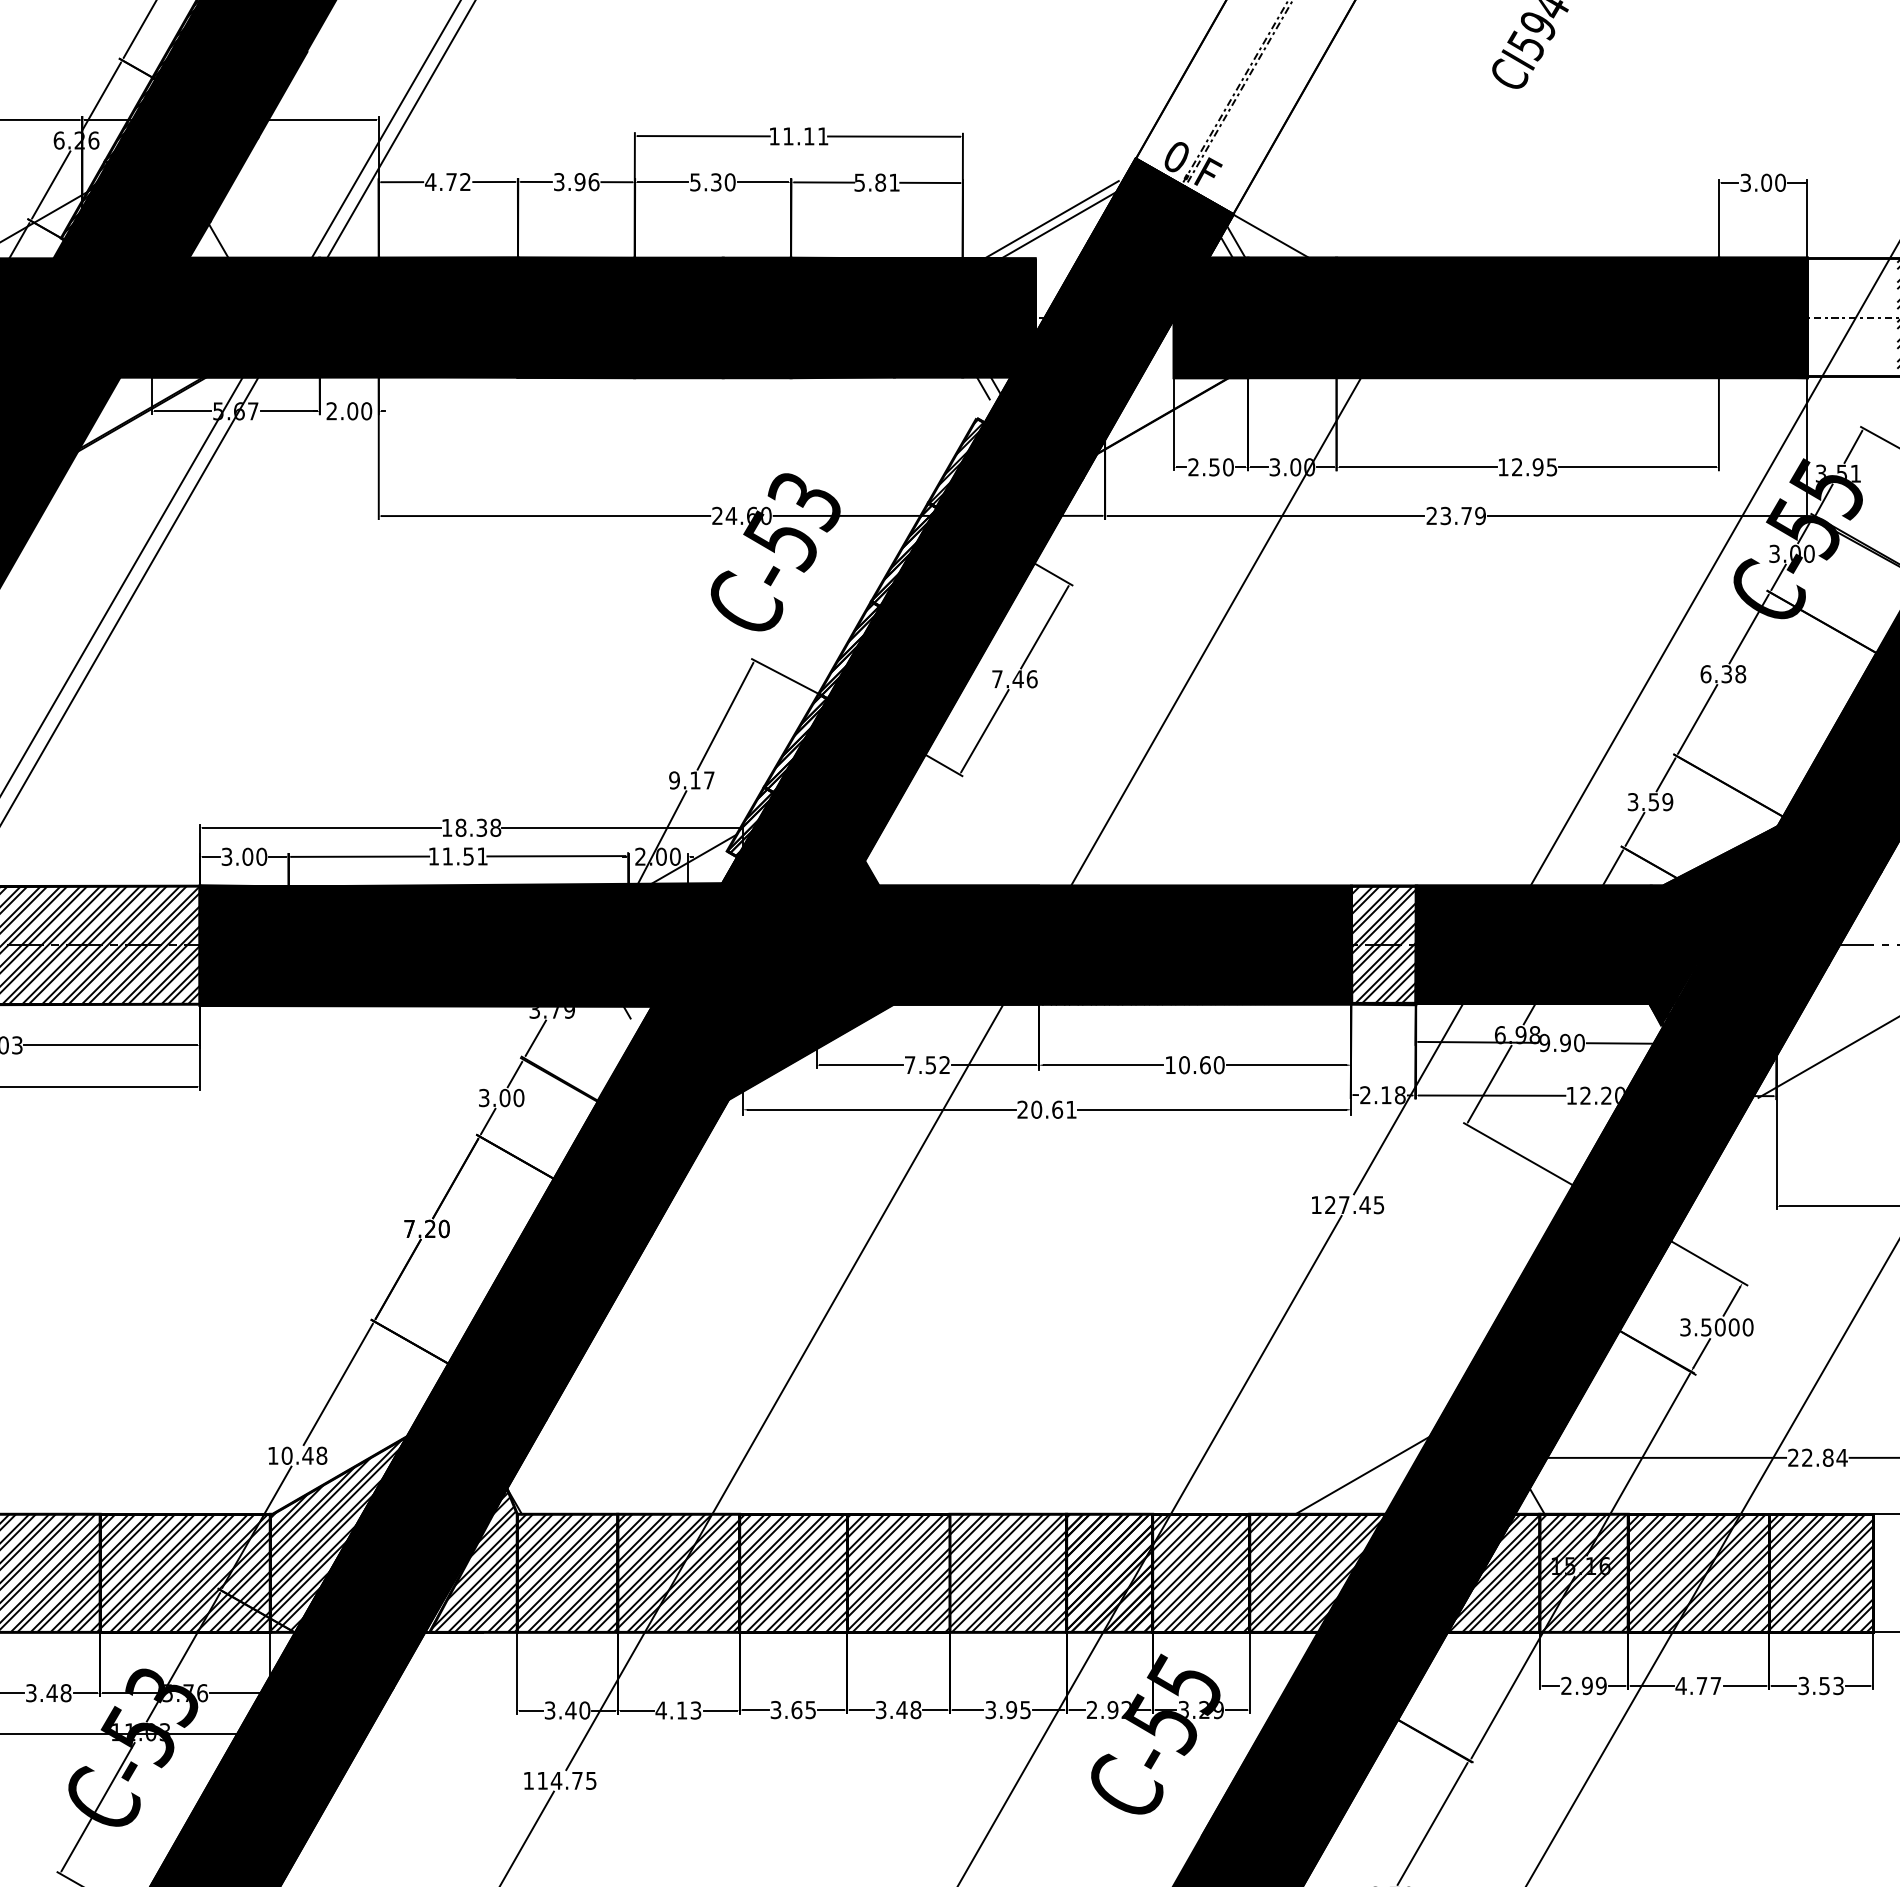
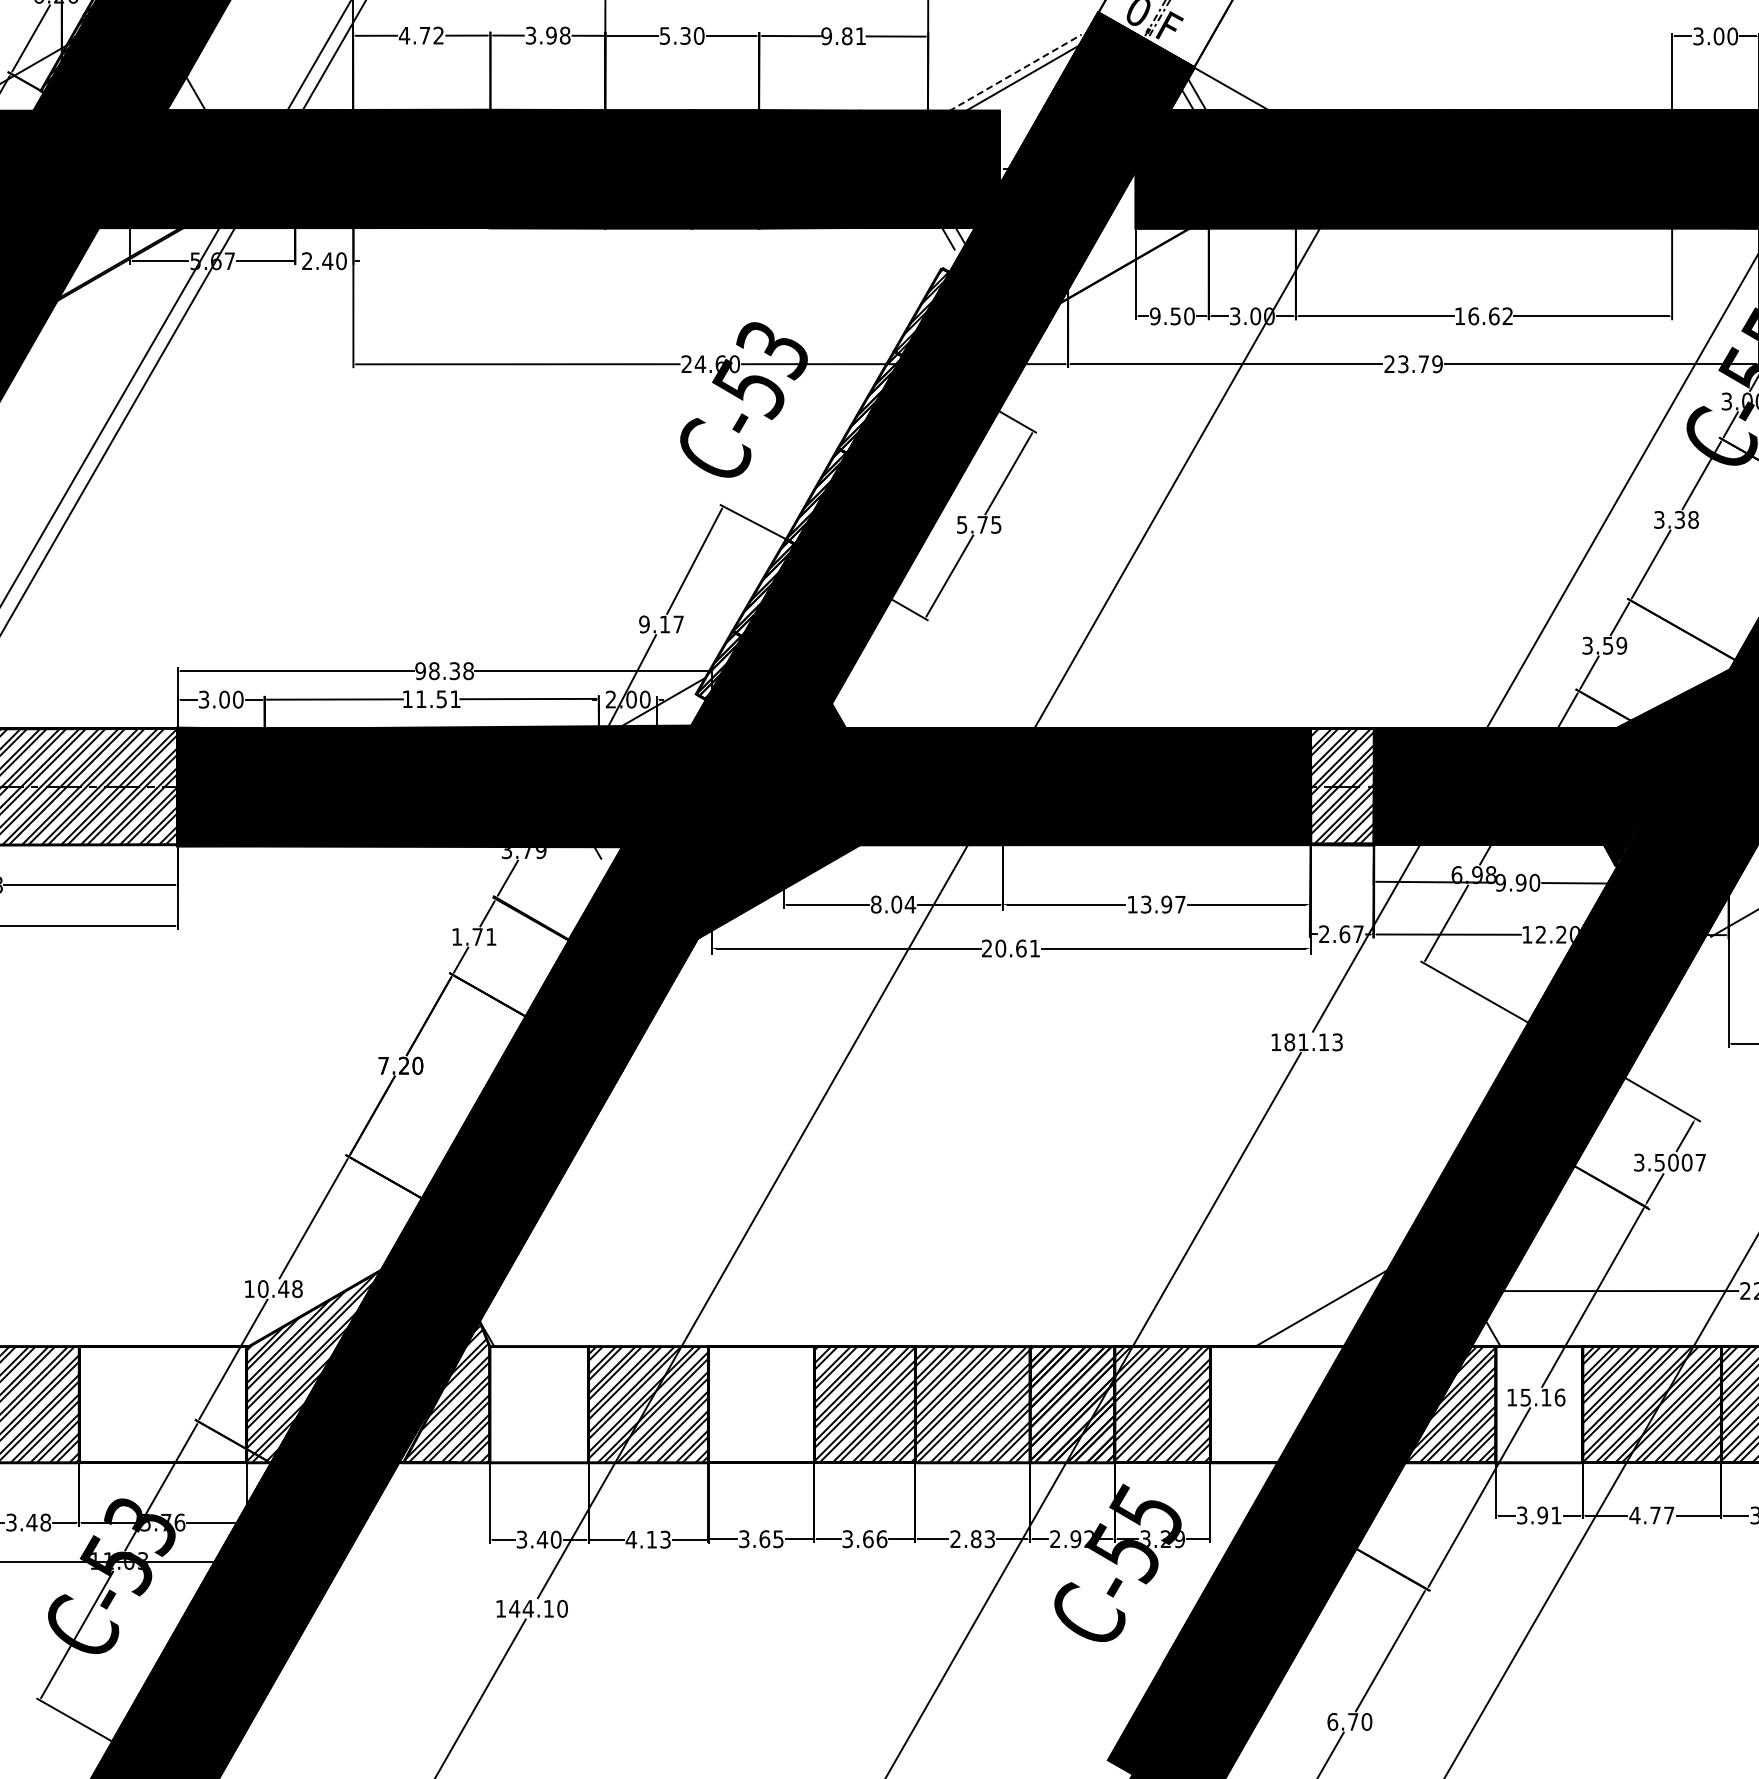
text: (593, 181) -> (564, 35), 3.96 -> 3.98
text: (859, 182) -> (826, 36), 5.81 -> 9.81
line: (1051, 219) -> (1015, 72), solid -> dashed
text: (352, 411) -> (327, 261), 2.00 -> 2.40
text: (1193, 467) -> (1155, 316), 2.50 -> 9.50
text: (1534, 467) -> (1490, 316), 12.95 -> 16.62
text: (1705, 674) -> (1658, 520), 6.38 -> 3.38
text: (1014, 679) -> (978, 525), 7.46 -> 5.75
text: (446, 827) -> (420, 670), 18.38 -> 98.38
text: (927, 1065) -> (893, 904), 7.52 -> 8.04
text: (1201, 1065) -> (1162, 904), 10.60 -> 13.97
text: (1393, 1095) -> (1351, 934), 2.18 -> 2.67
text: (501, 1097) -> (474, 936), 3.00 -> 1.71
text: (1354, 1205) -> (1313, 1042), 127.45 -> 181.13
text: (1747, 1327) -> (1700, 1162), 3.5000 -> 3.5007
hatch: (185, 1573) -> (163, 1404), removed
hatch: (567, 1573) -> (539, 1404), removed
hatch: (793, 1573) -> (761, 1404), removed
hatch: (1316, 1573) -> (1276, 1404), removed
hatch: (1583, 1573) -> (1538, 1404), removed
text: (1583, 1685) -> (1538, 1515), 2.99 -> 3.91
text: (908, 1709) -> (874, 1538), 3.48 -> 3.66
text: (1007, 1709) -> (972, 1538), 3.95 -> 2.83
text: (566, 1780) -> (538, 1608), 114.75 -> 144.10

